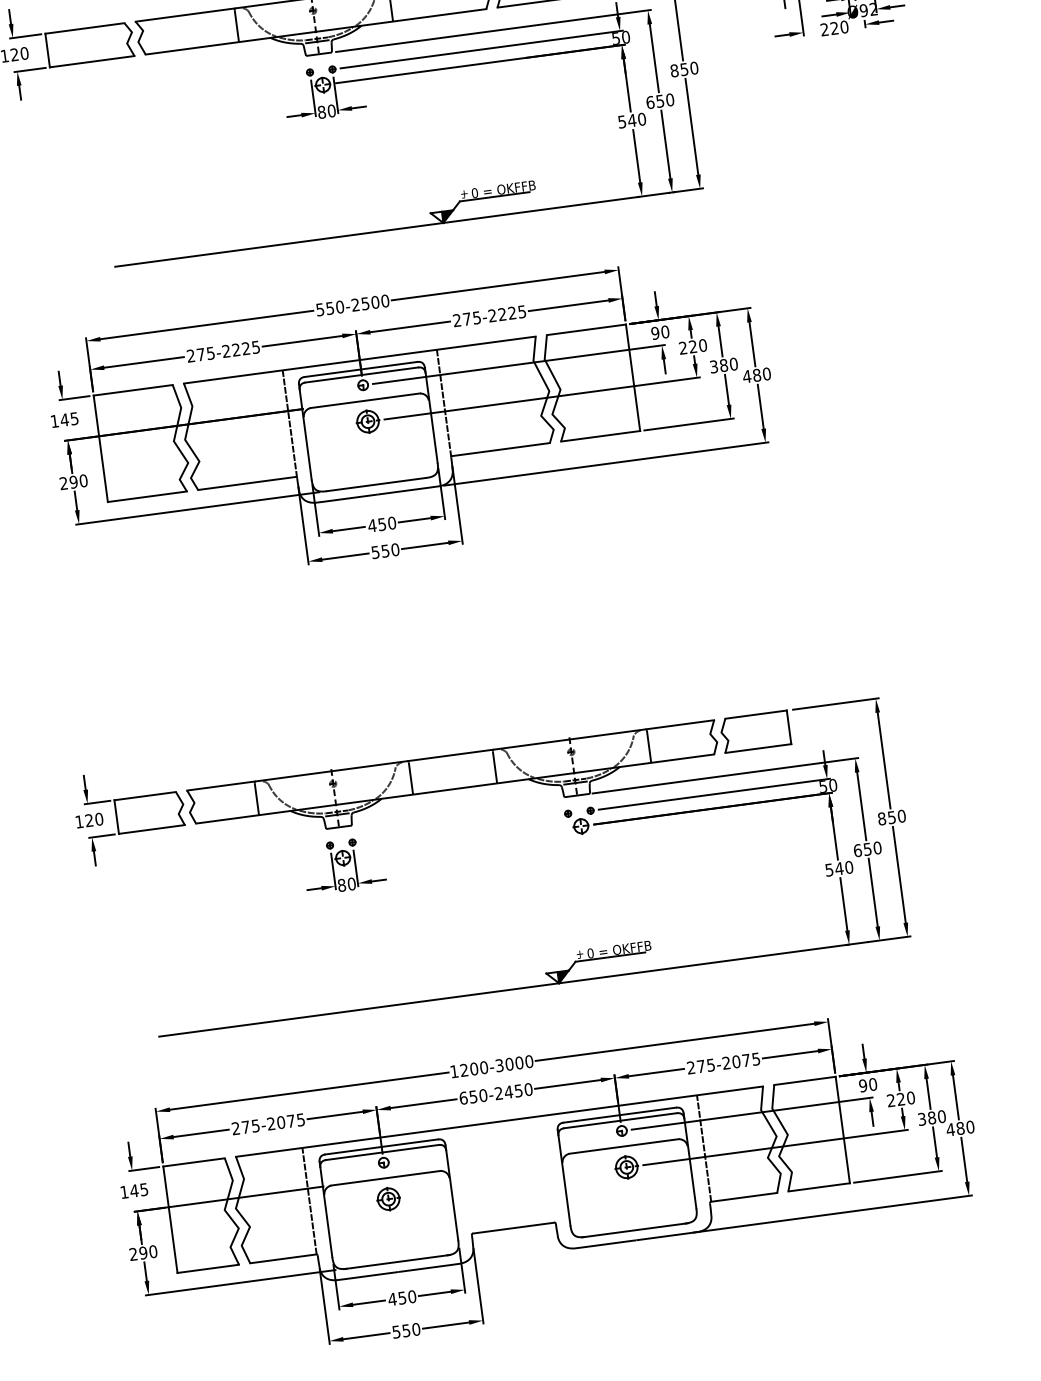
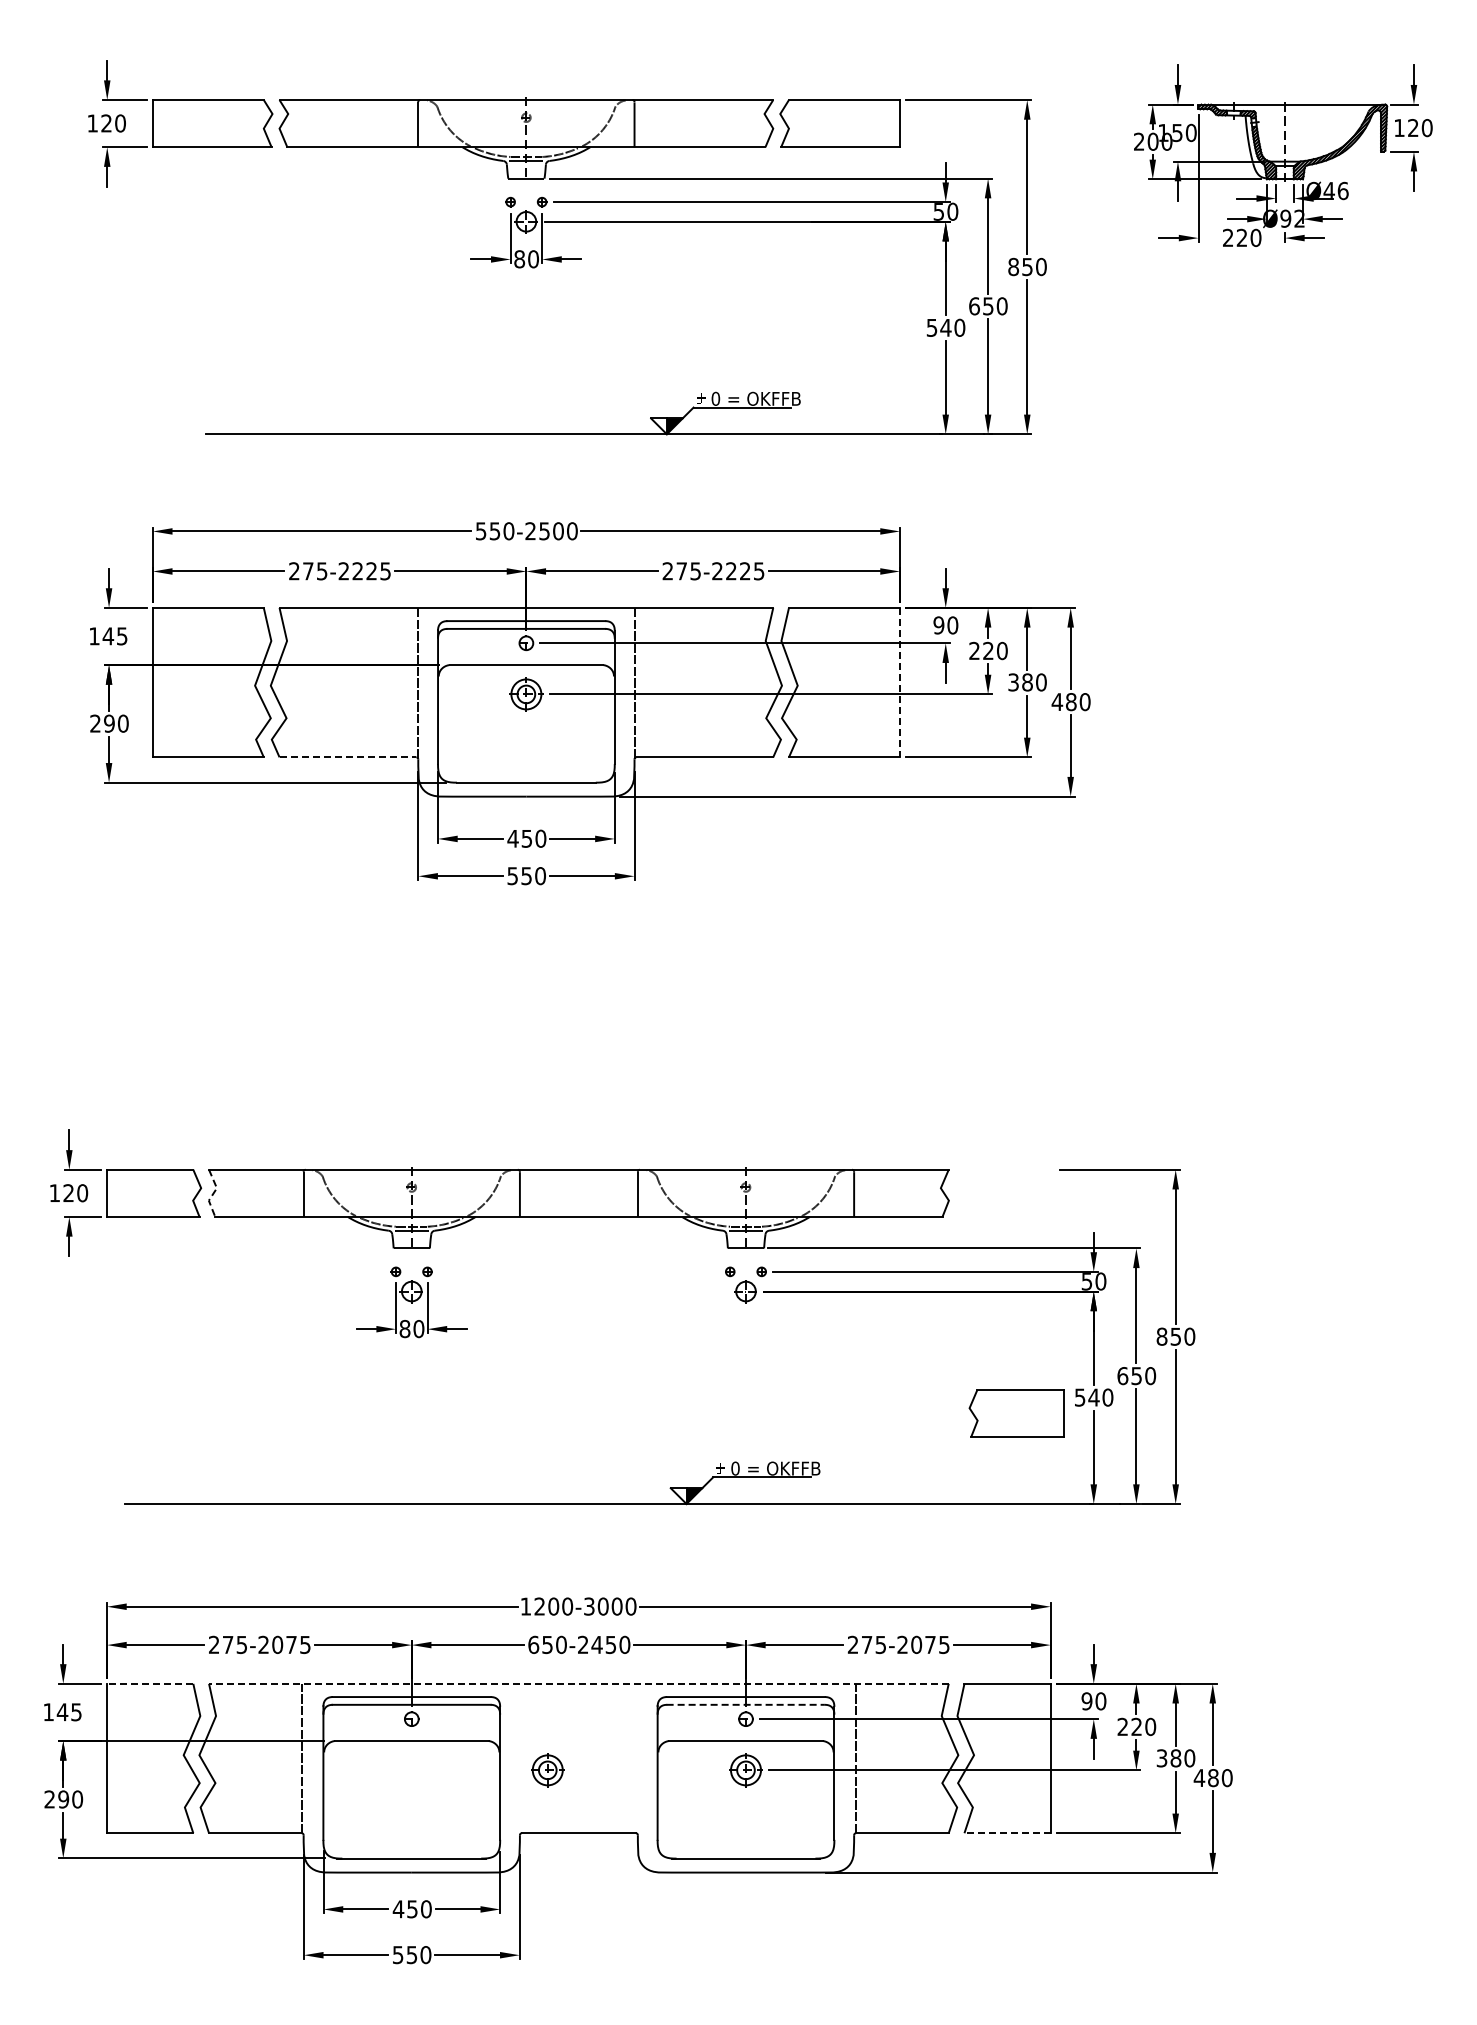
line: (632, 377) -> (899, 682), solid -> dashed
line: (247, 483) -> (348, 757), solid -> dashed
part: (755, 731) -> (1016, 1413), moved
line: (192, 807) -> (213, 1193), solid -> dashed
line: (620, 1120) -> (746, 1704), solid -> dashed
line: (499, 1121) -> (578, 1683), solid -> dashed
line: (193, 1162) -> (149, 1683), solid -> dashed
line: (819, 1187) -> (1007, 1833), solid -> dashed
part: (388, 1199) -> (547, 1770), moved

